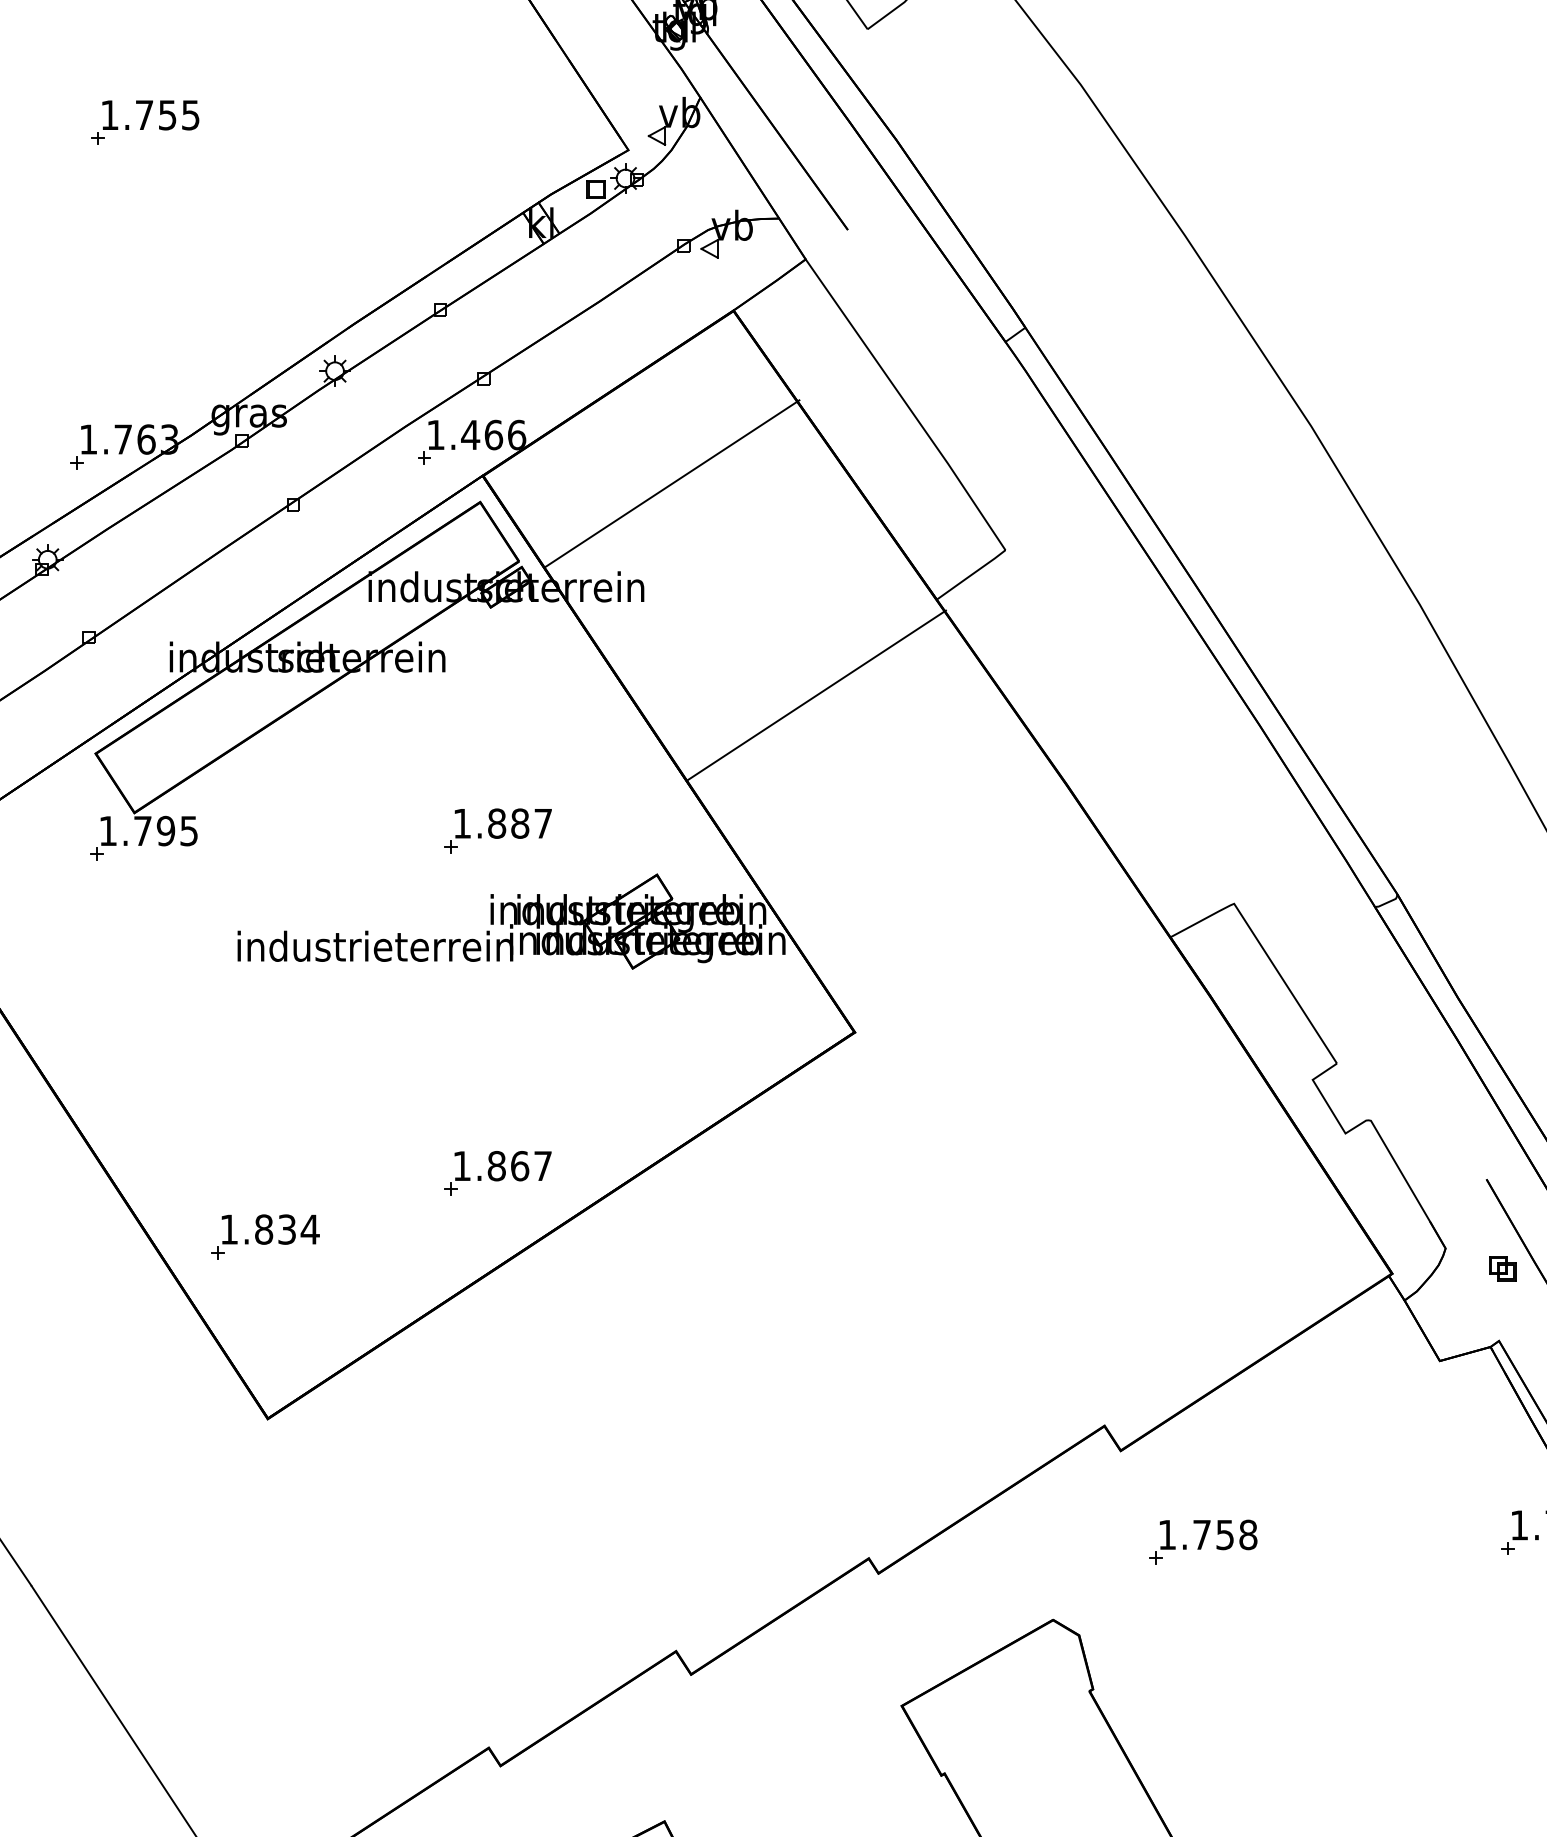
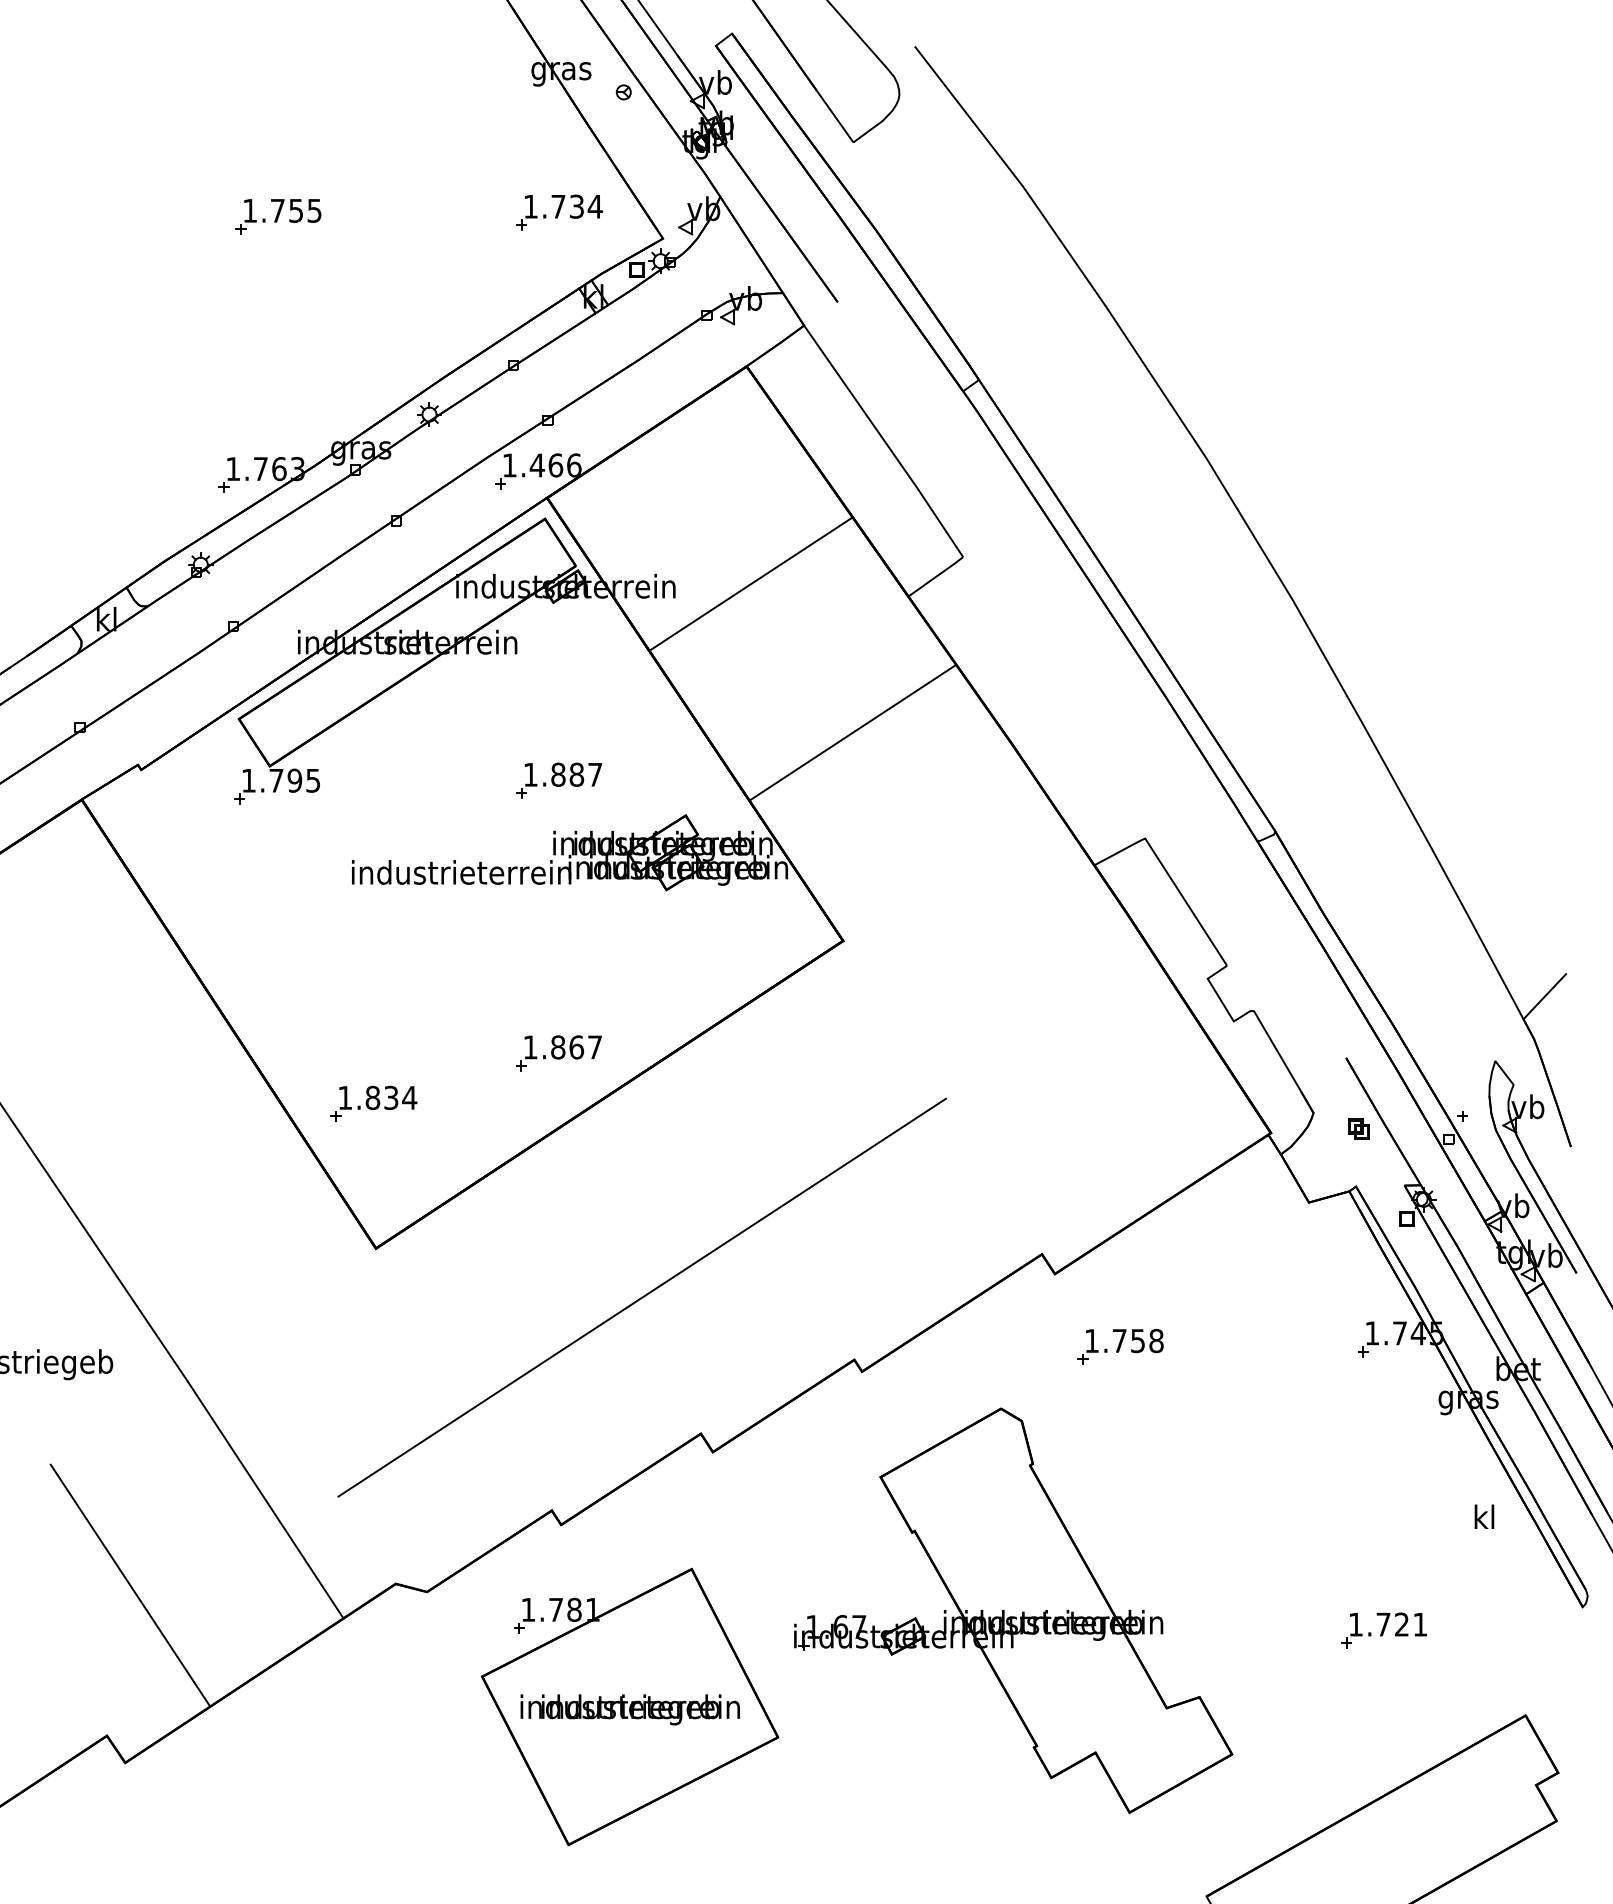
part: (498, 117) -> (559, 212), added
line: (673, 482) -> (751, 583), moved
line: (816, 695) -> (852, 732), moved
line: (601, 1480) -> (641, 1297), added

